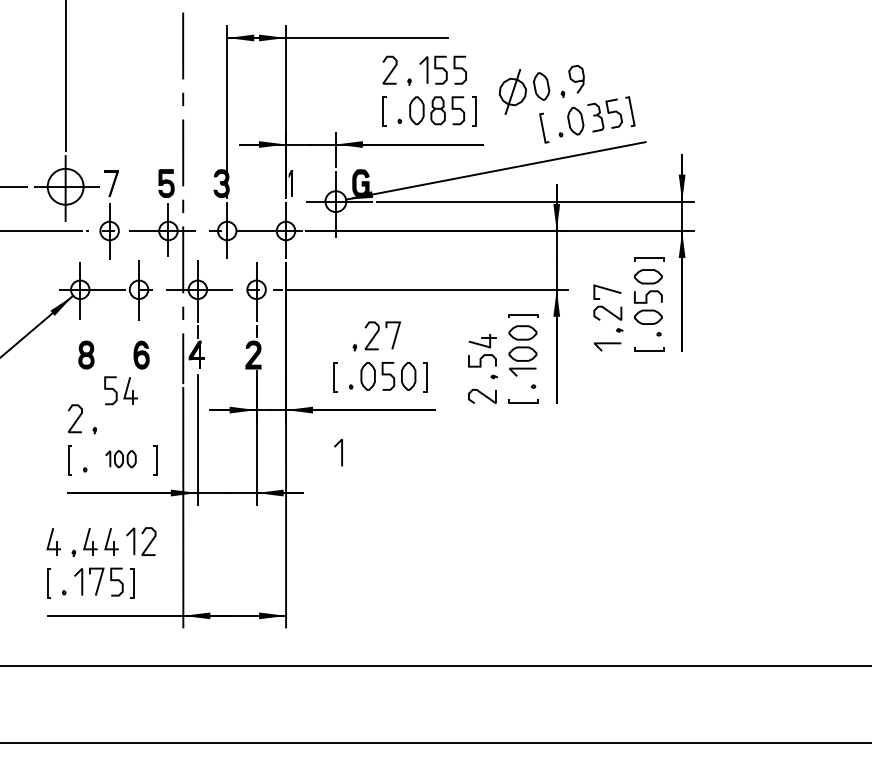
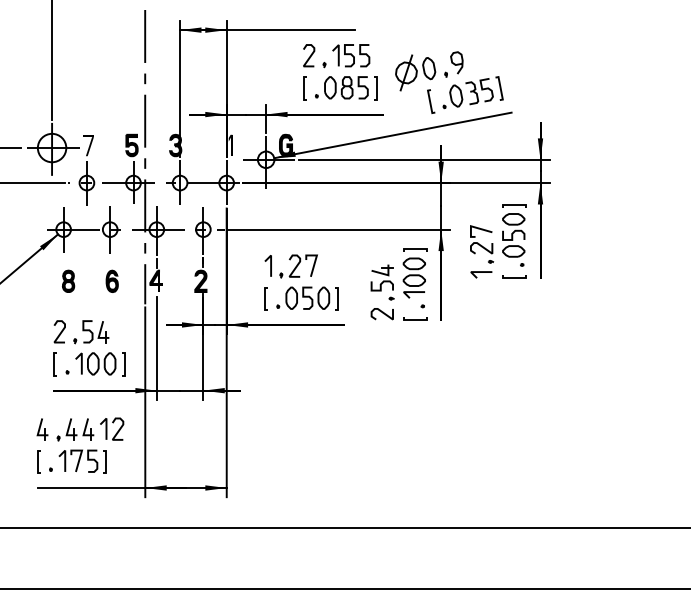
part: (120, 390) -> (95, 331), moved
line: (341, 452) -> (270, 265), moved
part: (120, 458) -> (95, 363), size x1.67

